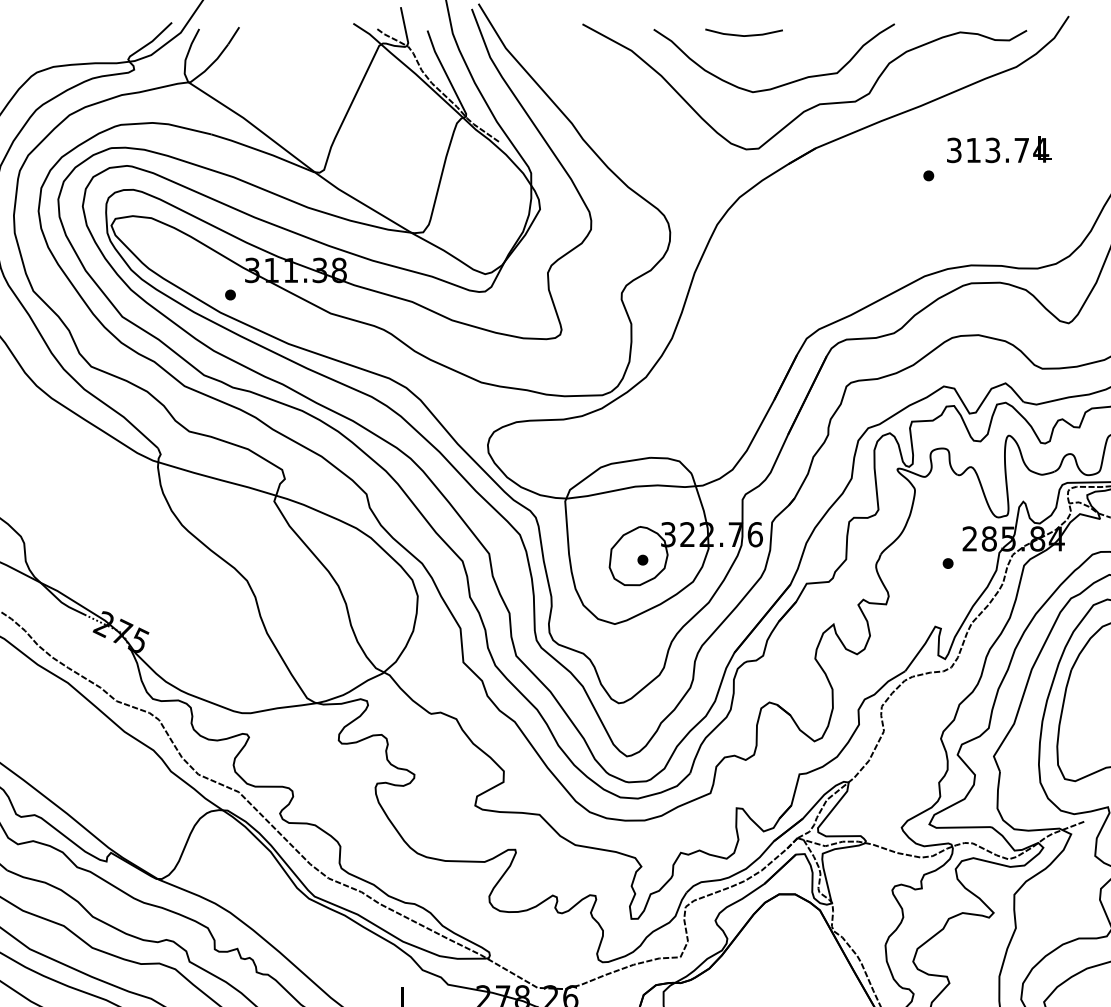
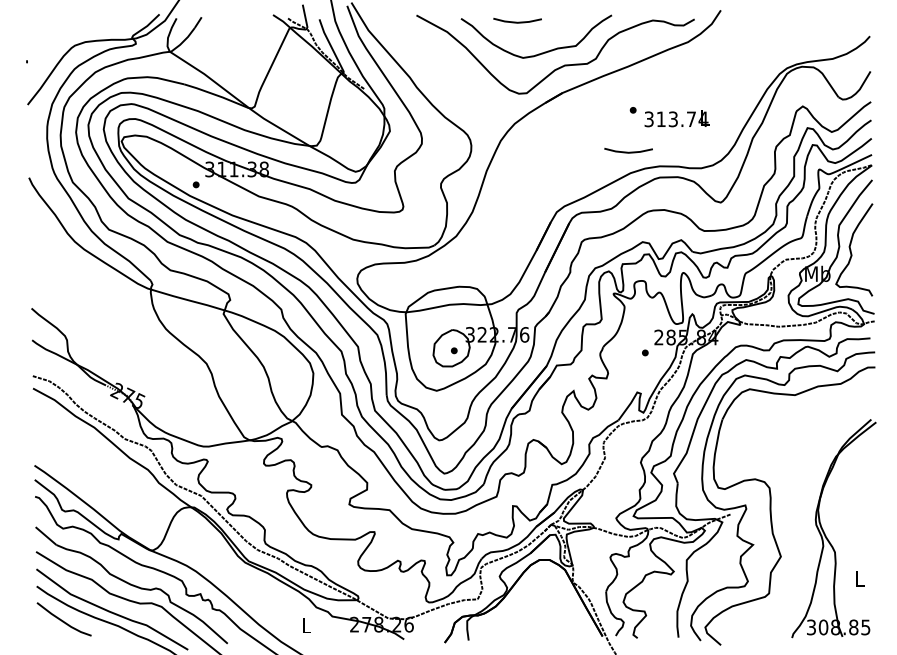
text: (997, 149) -> (676, 118), moved
line: (921, 241) -> (628, 151), added

